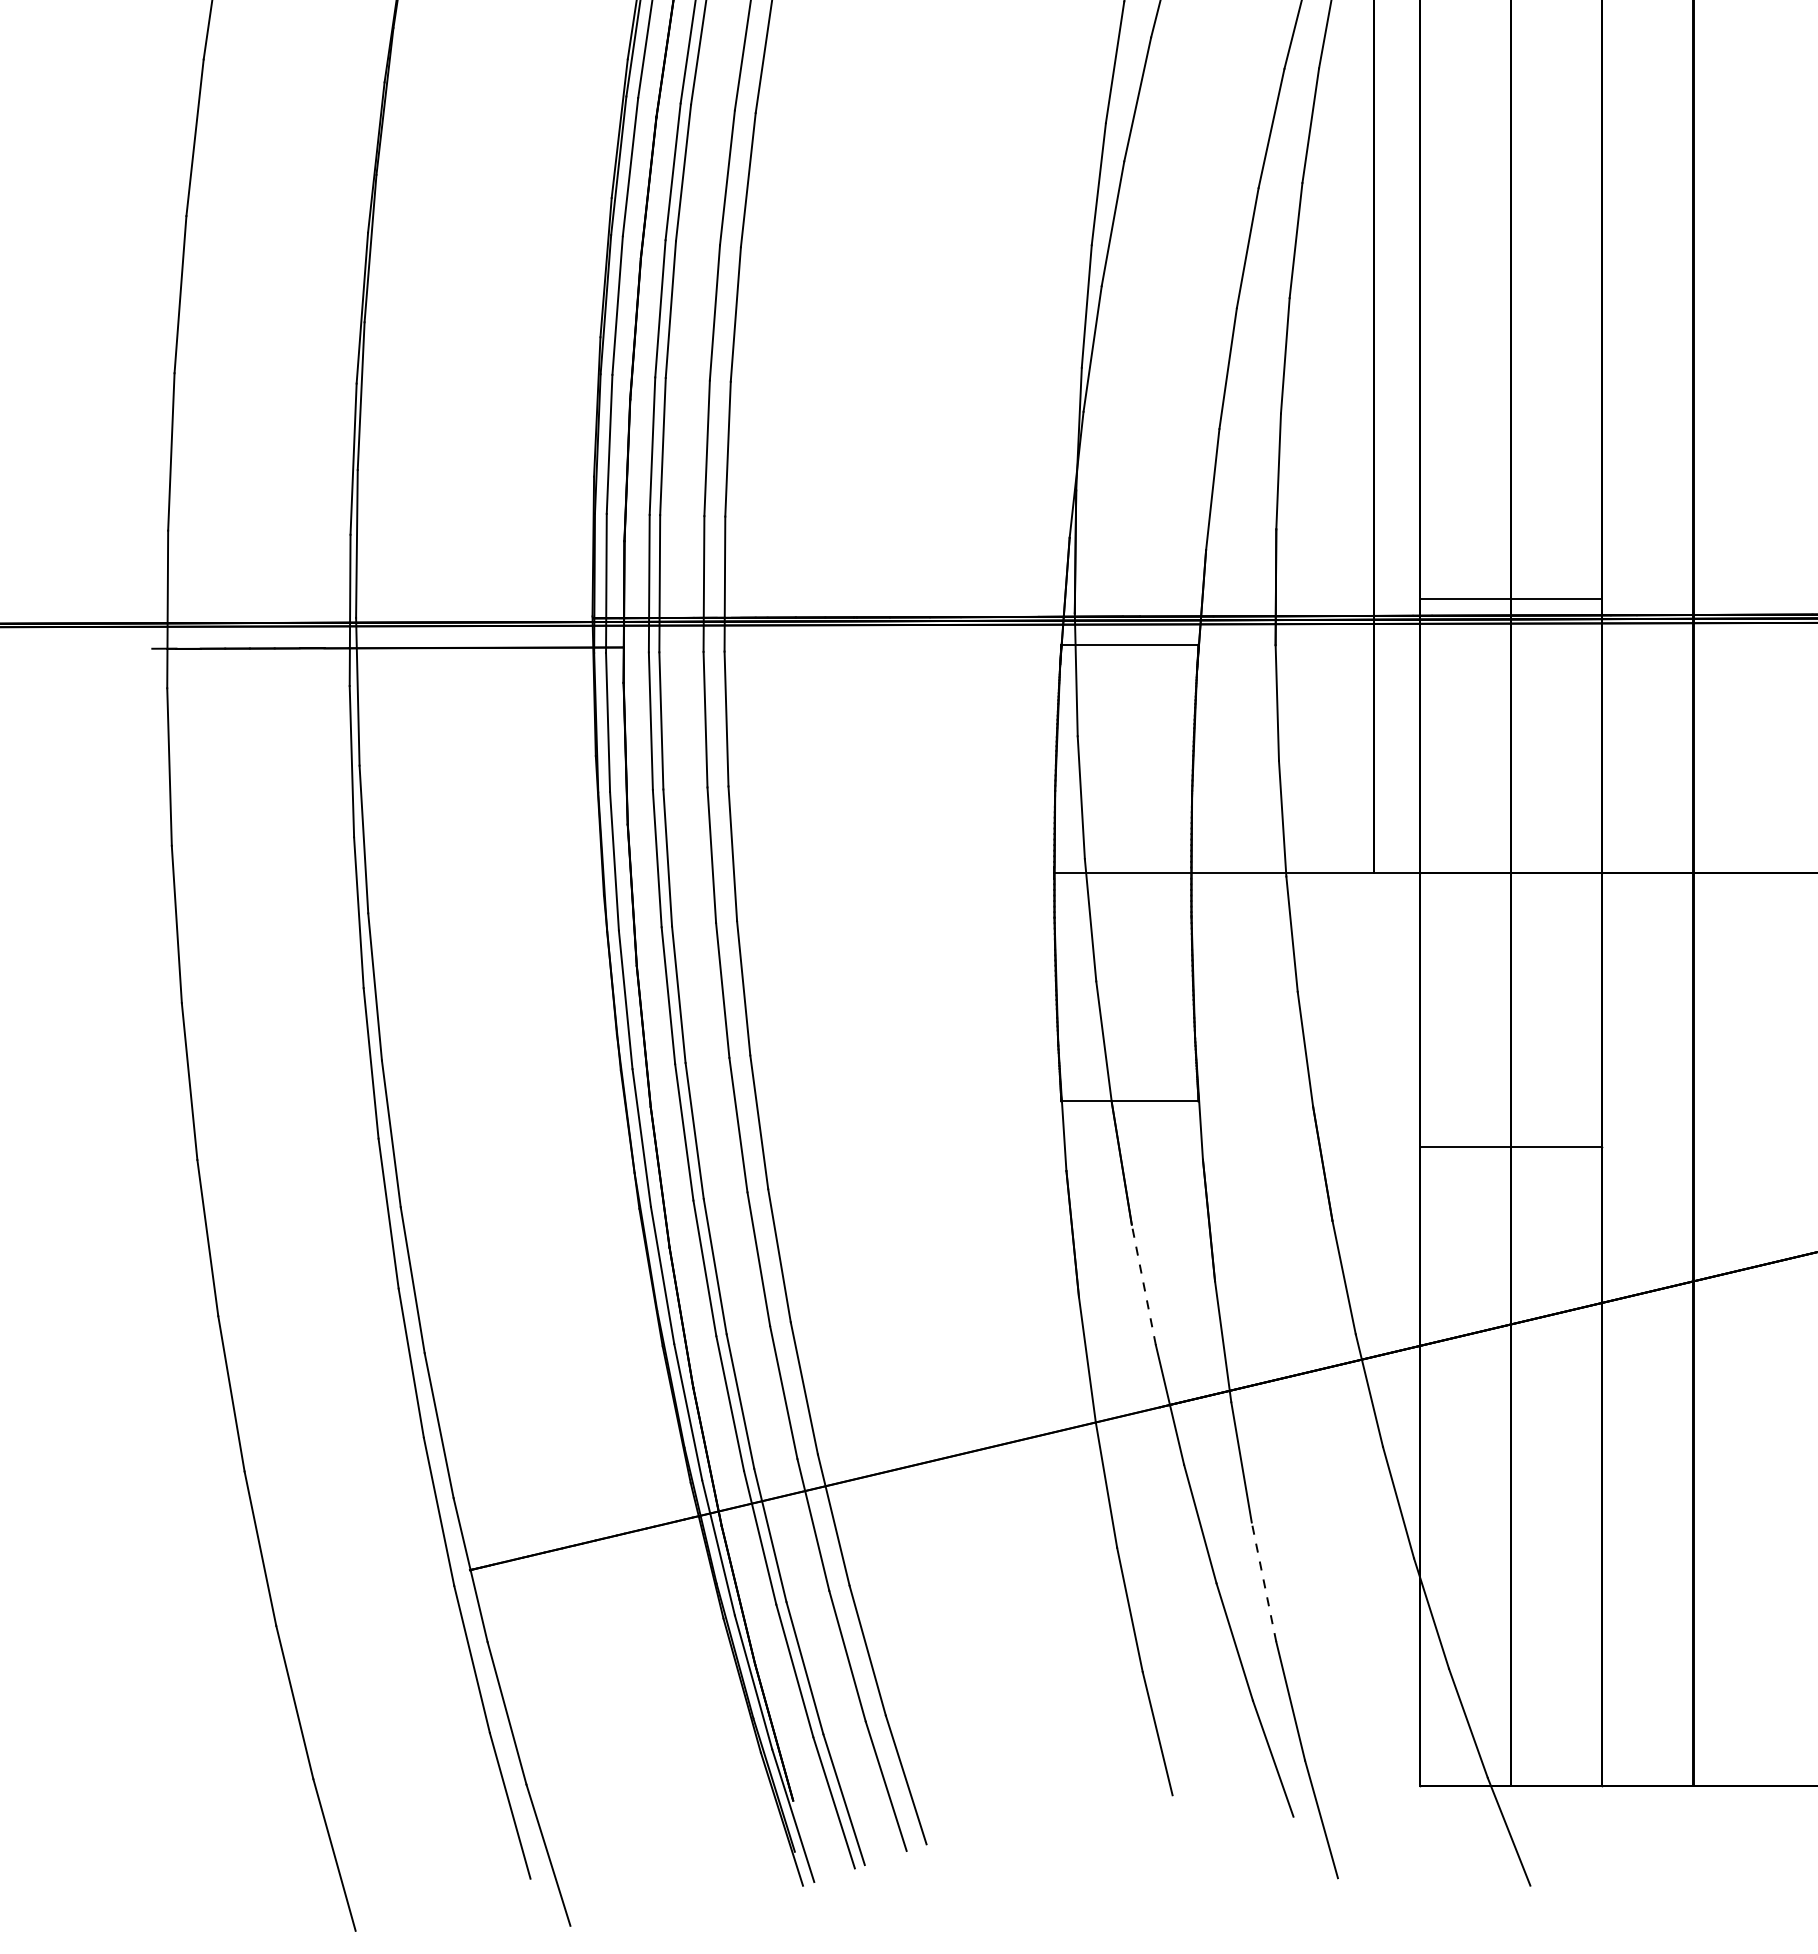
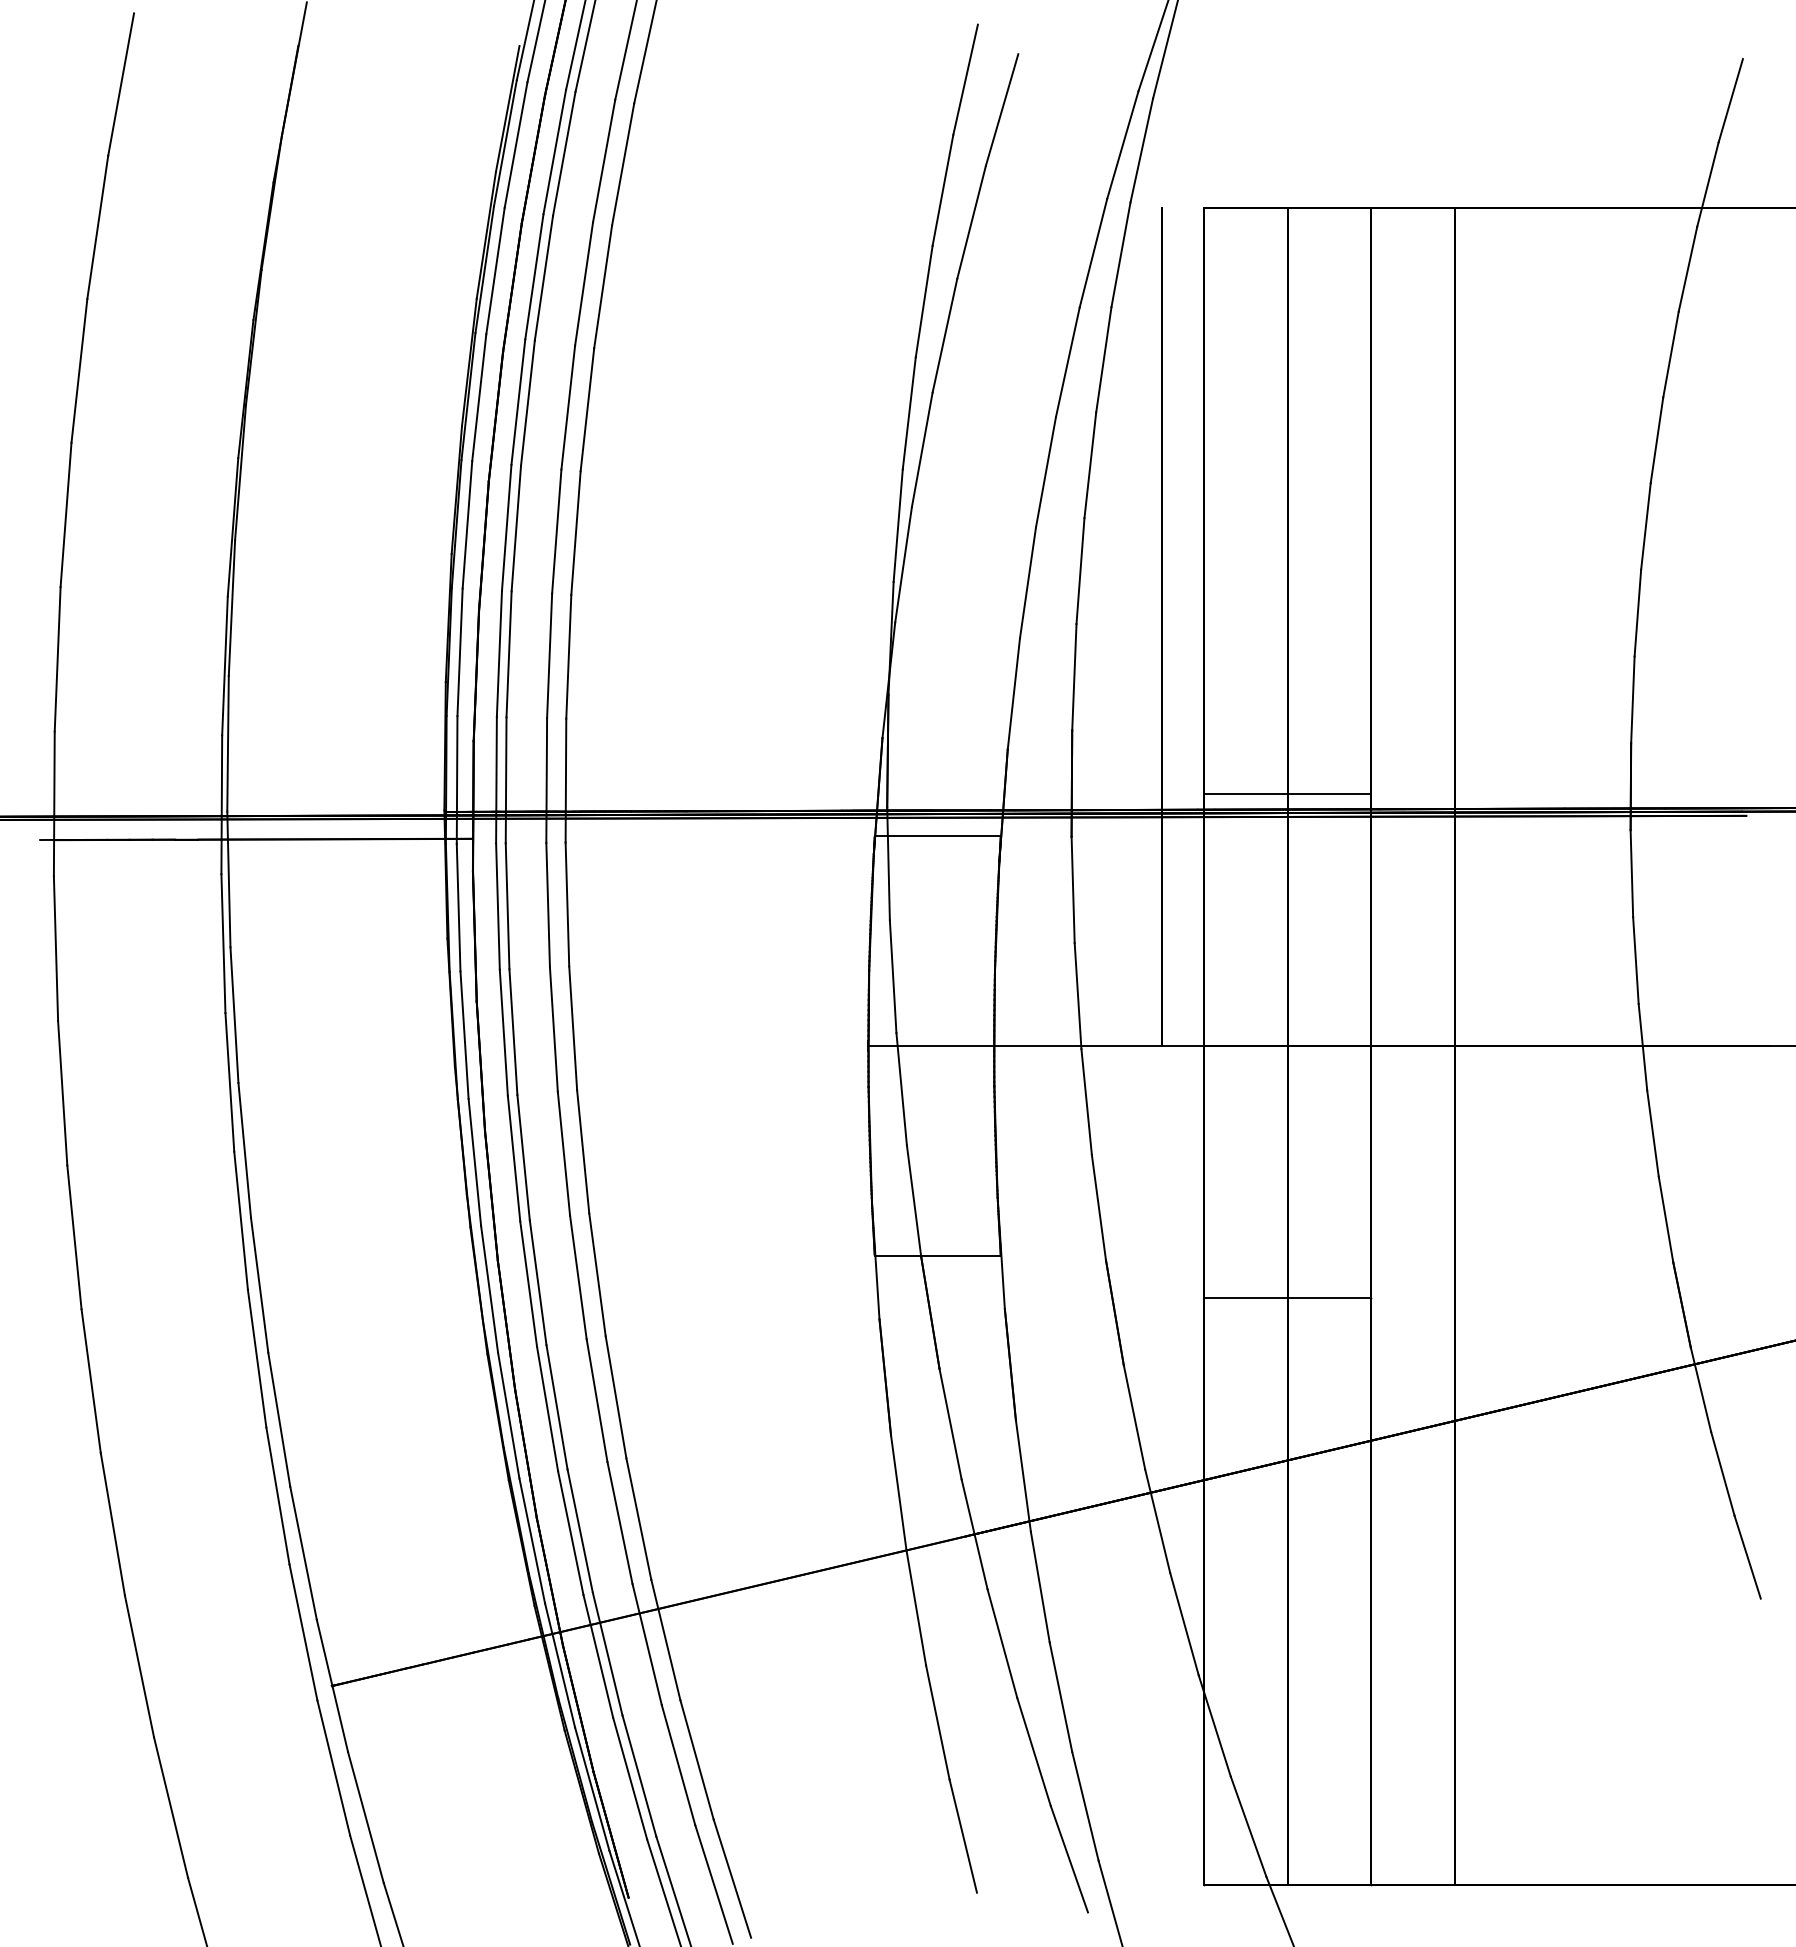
line: (1143, 1284) -> (950, 1423), dashed -> solid
line: (1263, 1581) -> (1060, 1696), dashed -> solid

